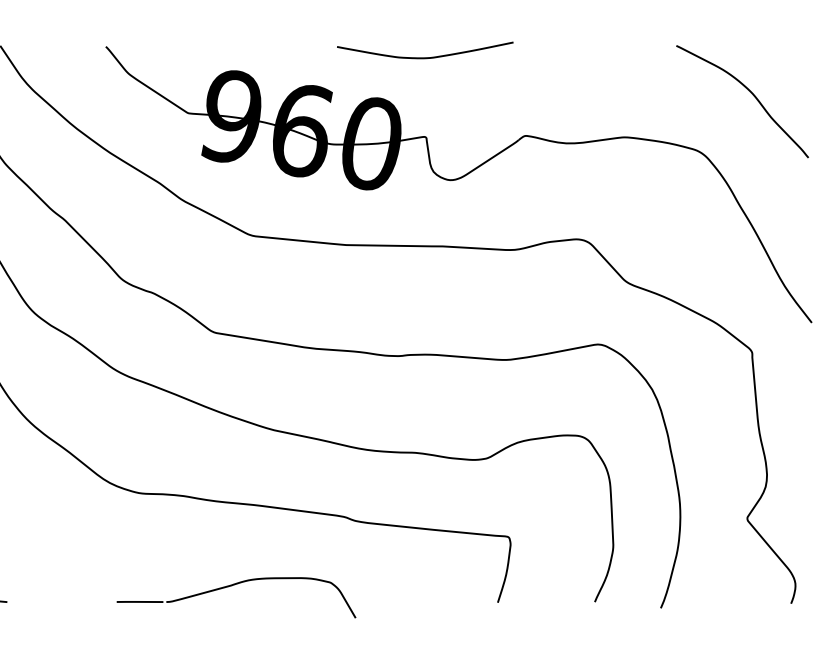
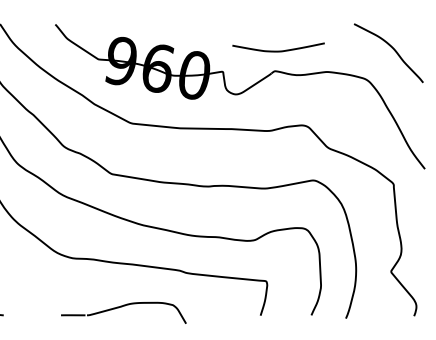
curve: (425, 56) -> (278, 50), moved

